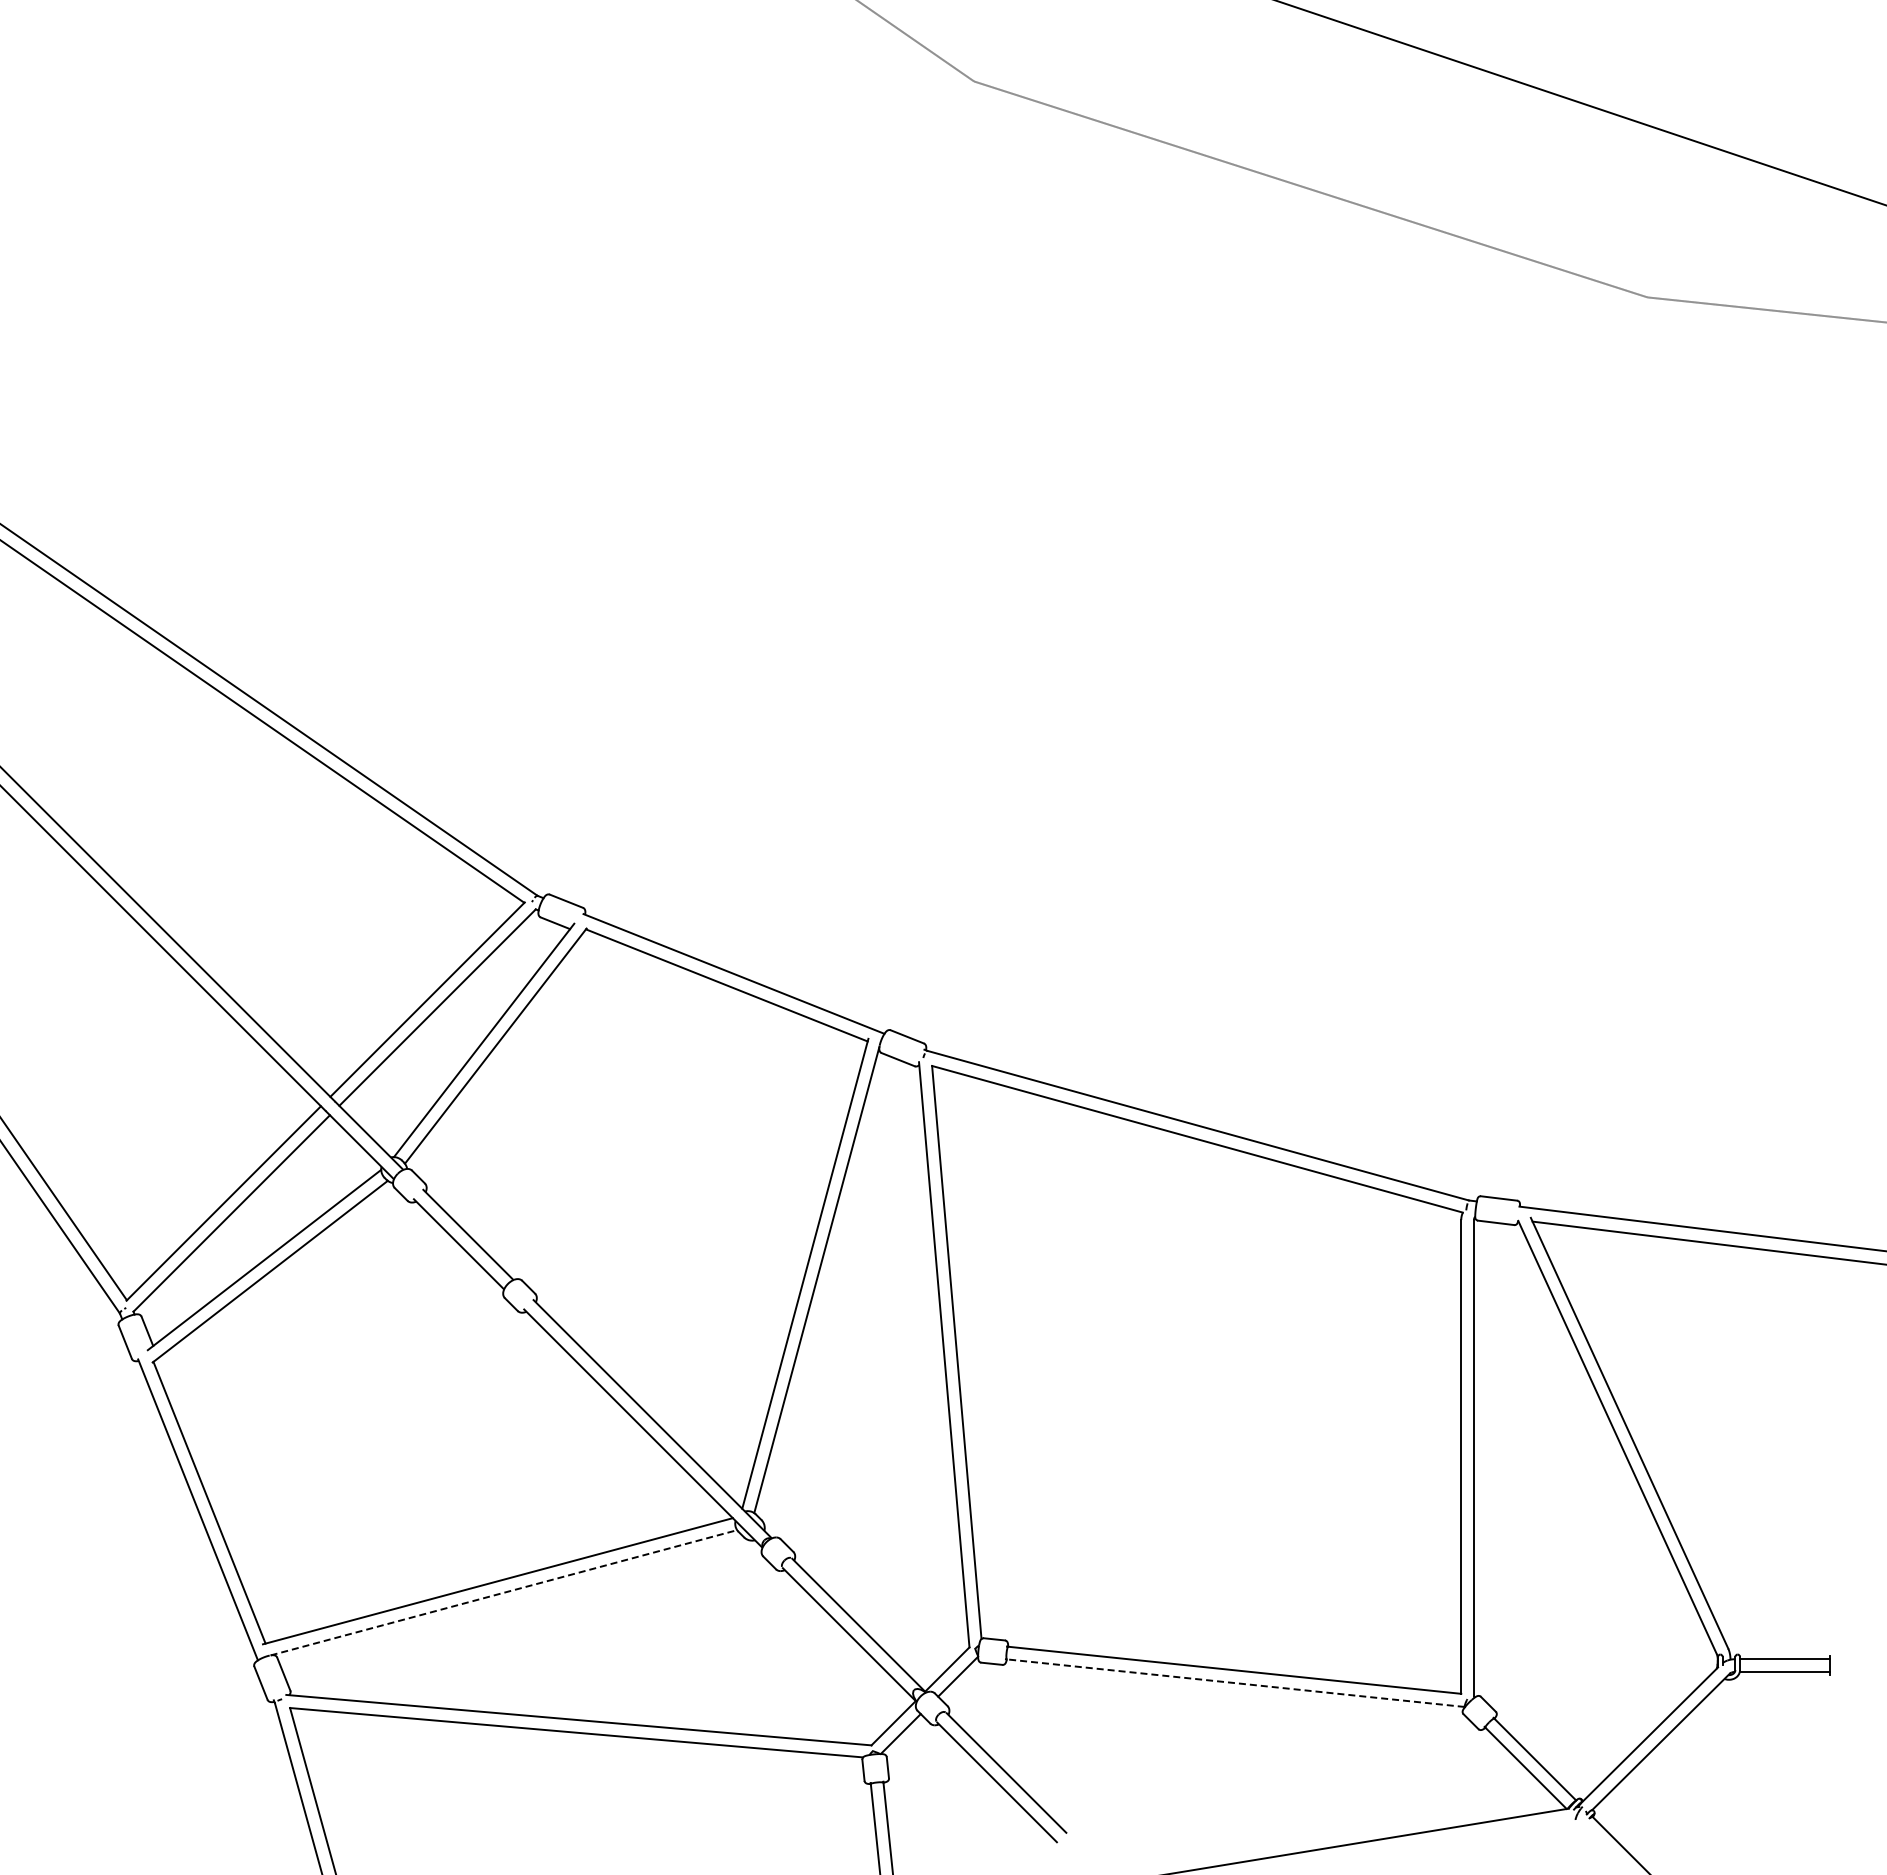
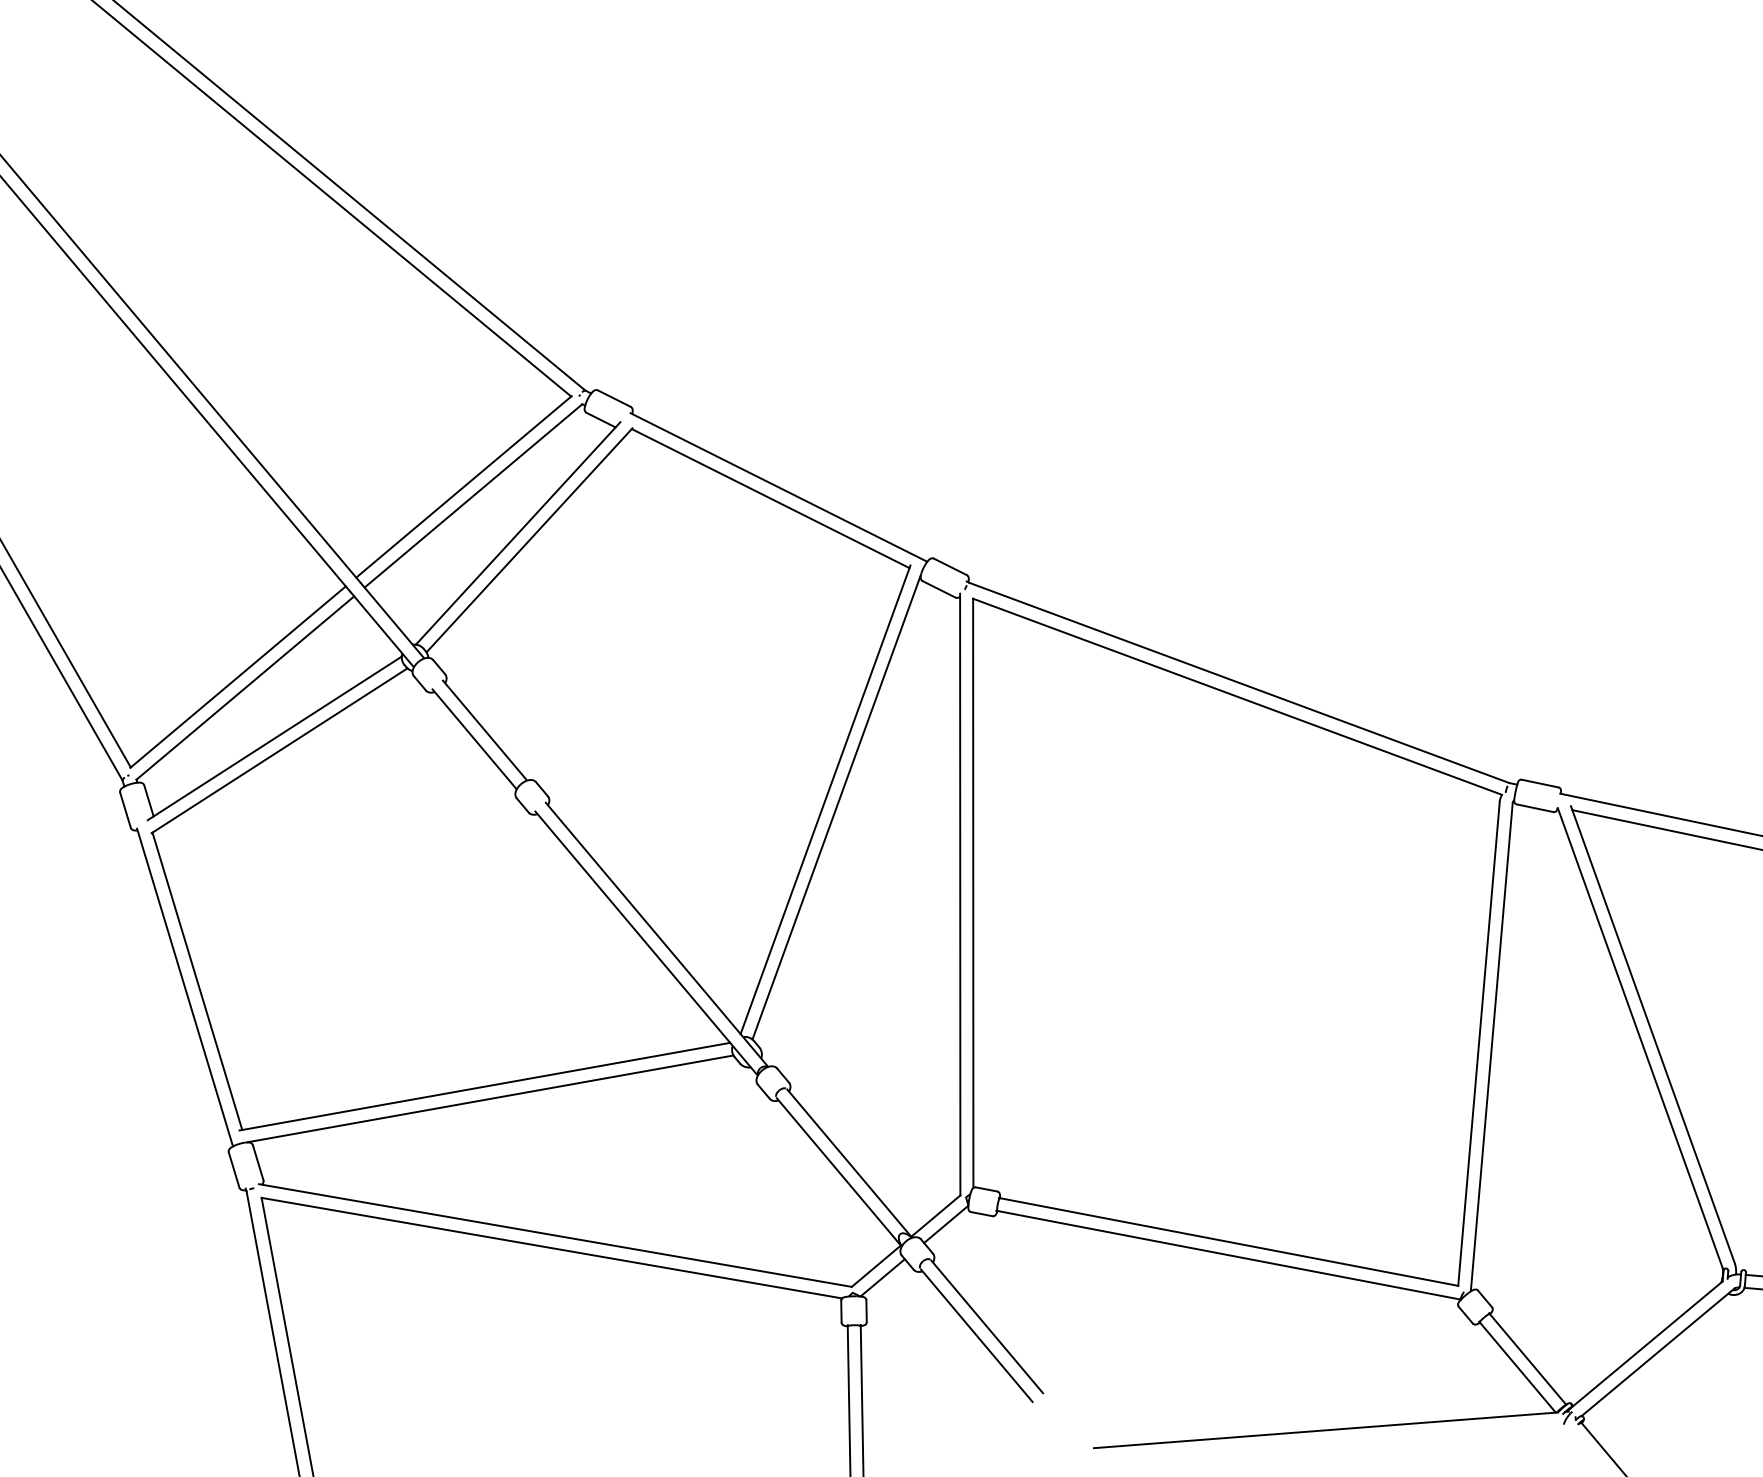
line: (503, 1592) -> (489, 1098), dashed -> solid
line: (1235, 1683) -> (1228, 1255), dashed -> solid

